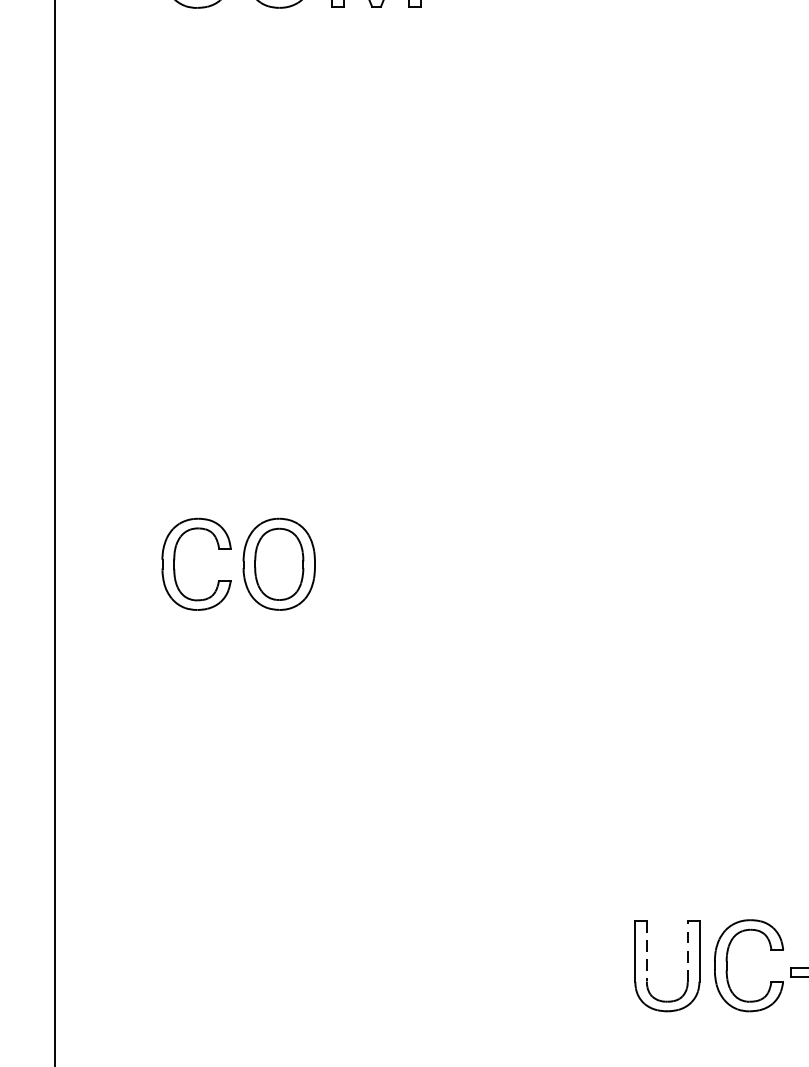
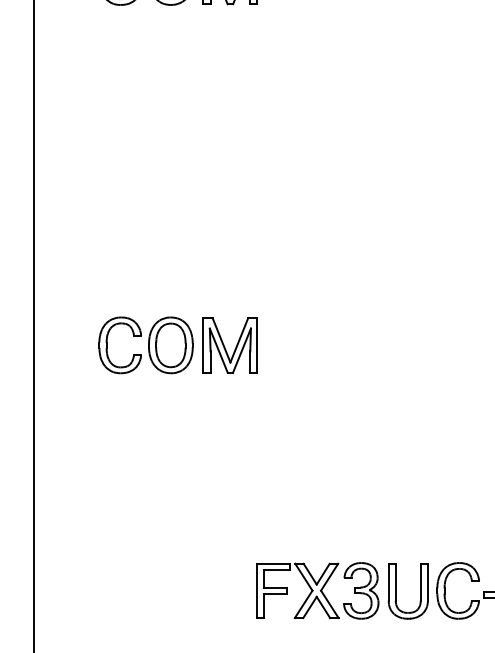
part: (375, 564) -> (229, 345), added
line: (687, 950) -> (420, 581), dashed -> solid
line: (646, 951) -> (395, 582), dashed -> solid
part: (518, 965) -> (317, 590), added

